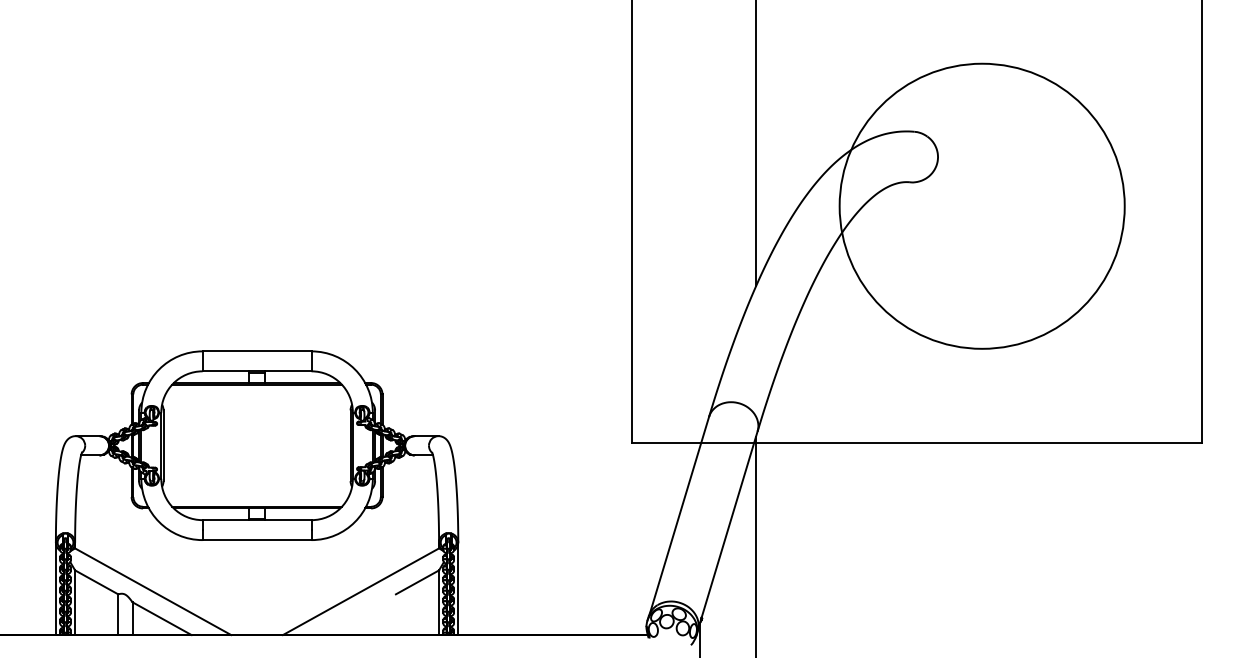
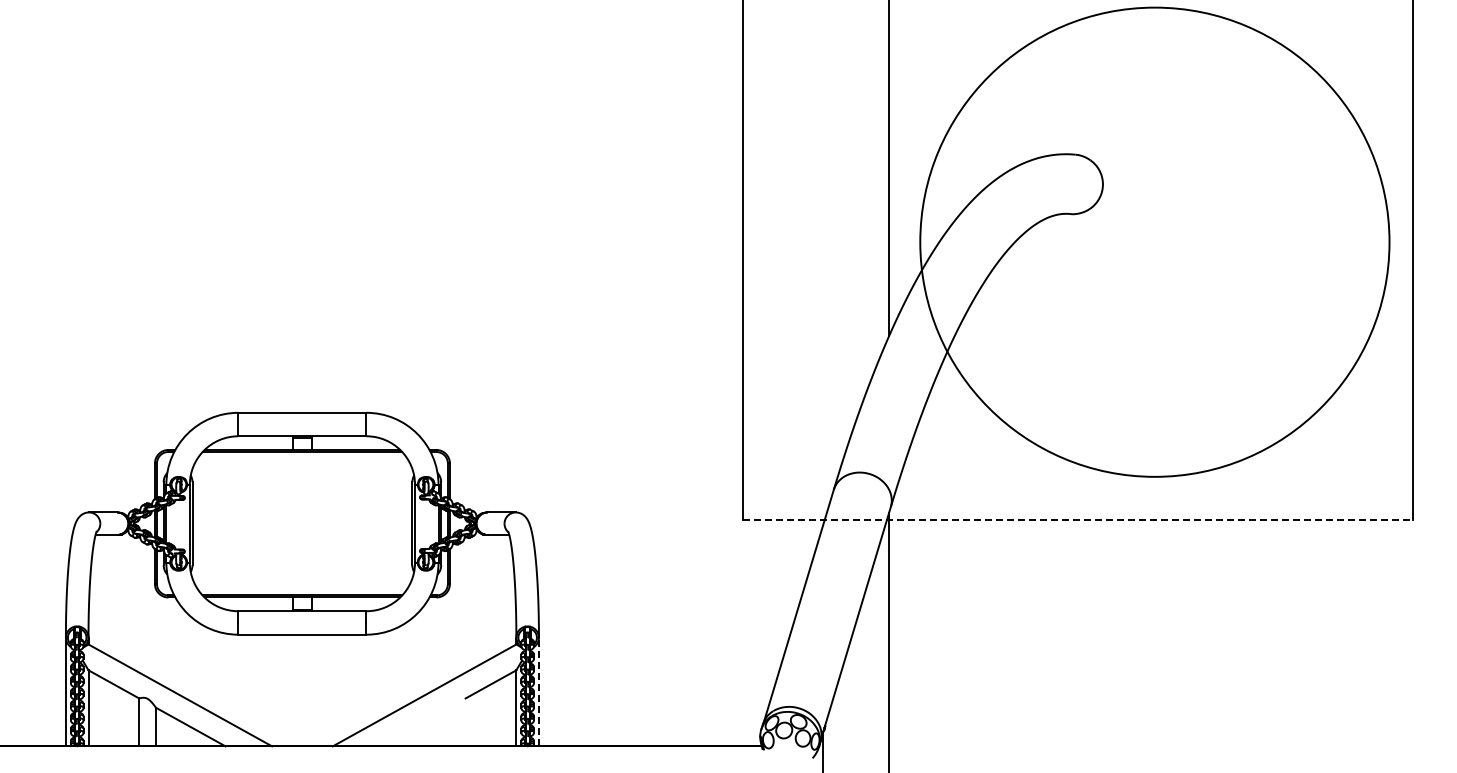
circle: (981, 205) -> (1154, 241), size x1.4
line: (917, 442) -> (1078, 520), solid -> dashed
line: (457, 588) -> (538, 691), solid -> dashed

